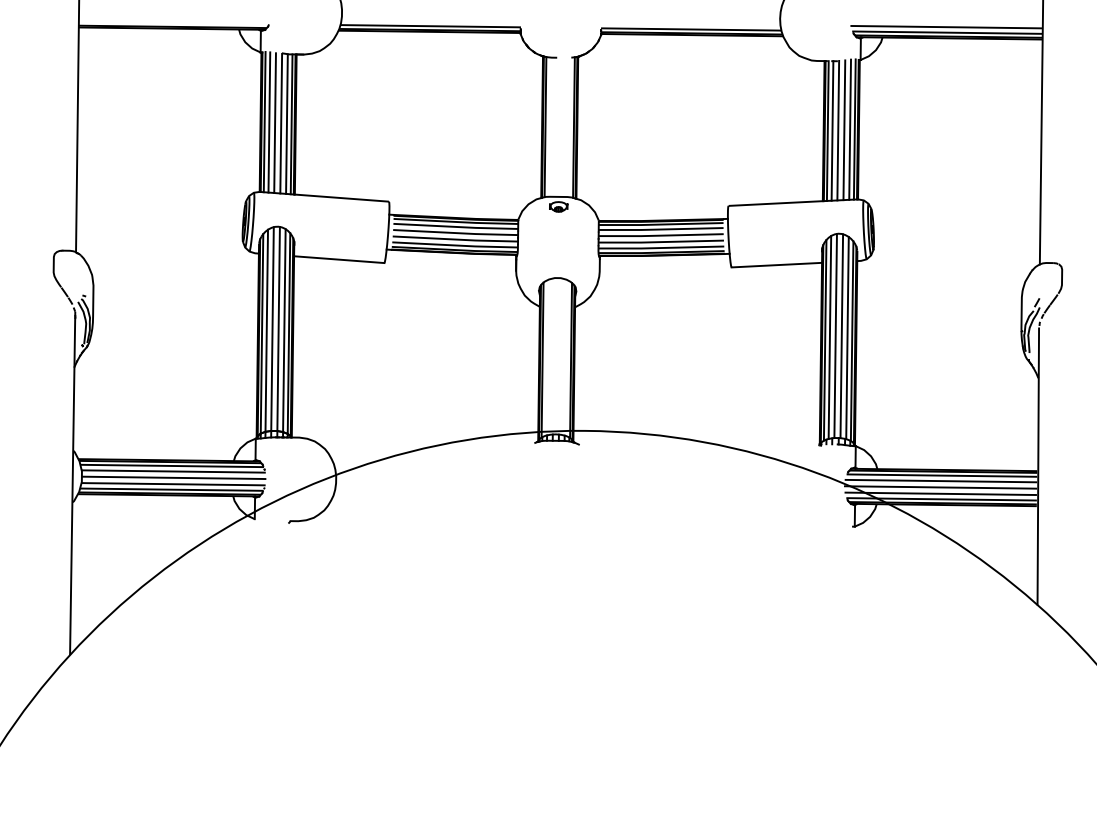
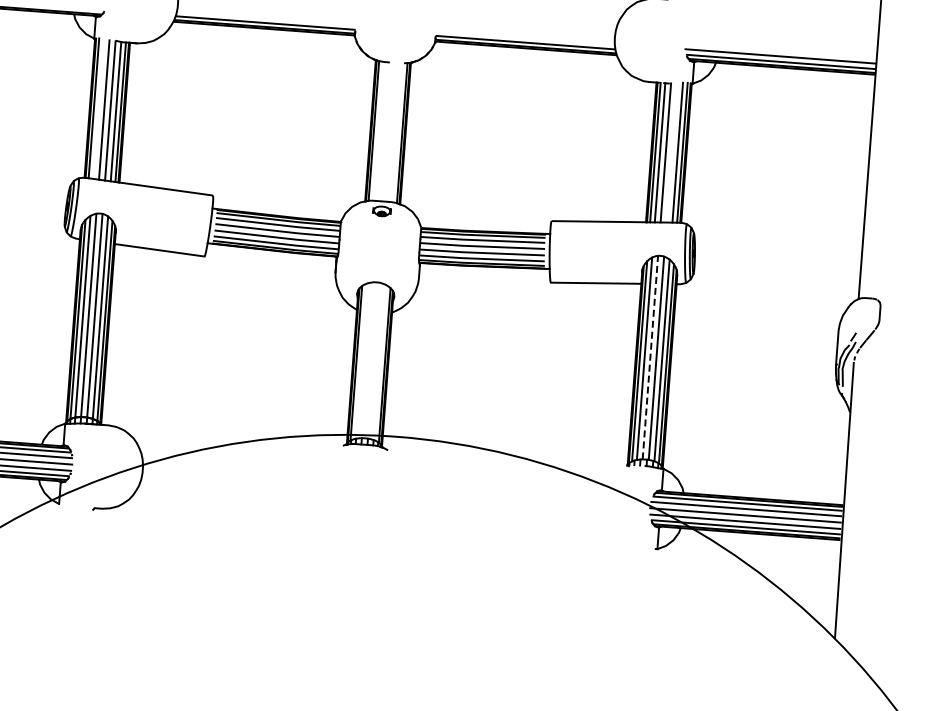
line: (269, 122) -> (98, 109), removed
line: (844, 130) -> (672, 153), removed
line: (835, 335) -> (650, 357), solid -> dashed

